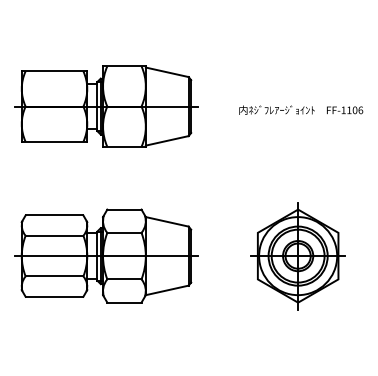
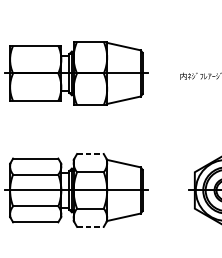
line: (124, 209) -> (90, 153), solid -> dashed
line: (124, 302) -> (90, 226), solid -> dashed

